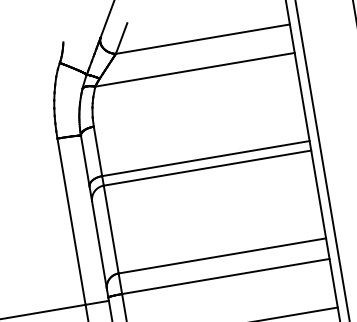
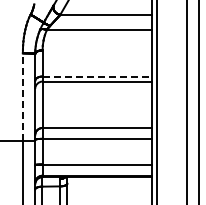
line: (205, 158) -> (97, 76), solid -> dashed
line: (70, 222) -> (22, 97), solid -> dashed

